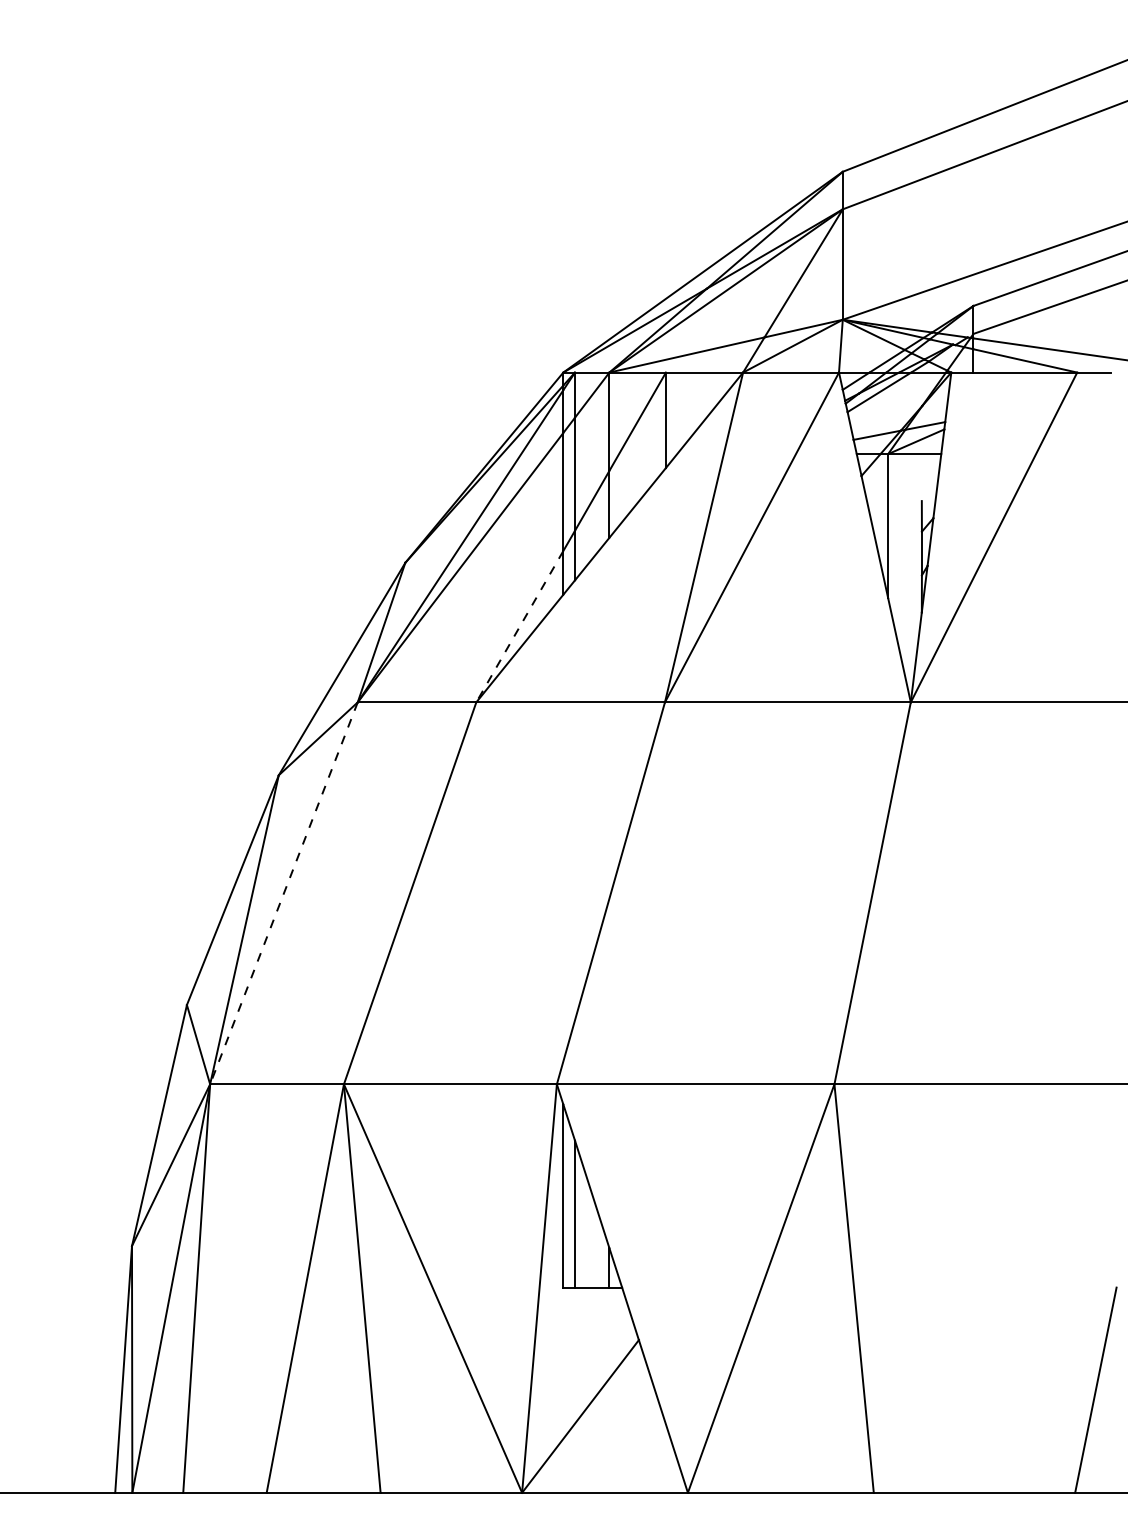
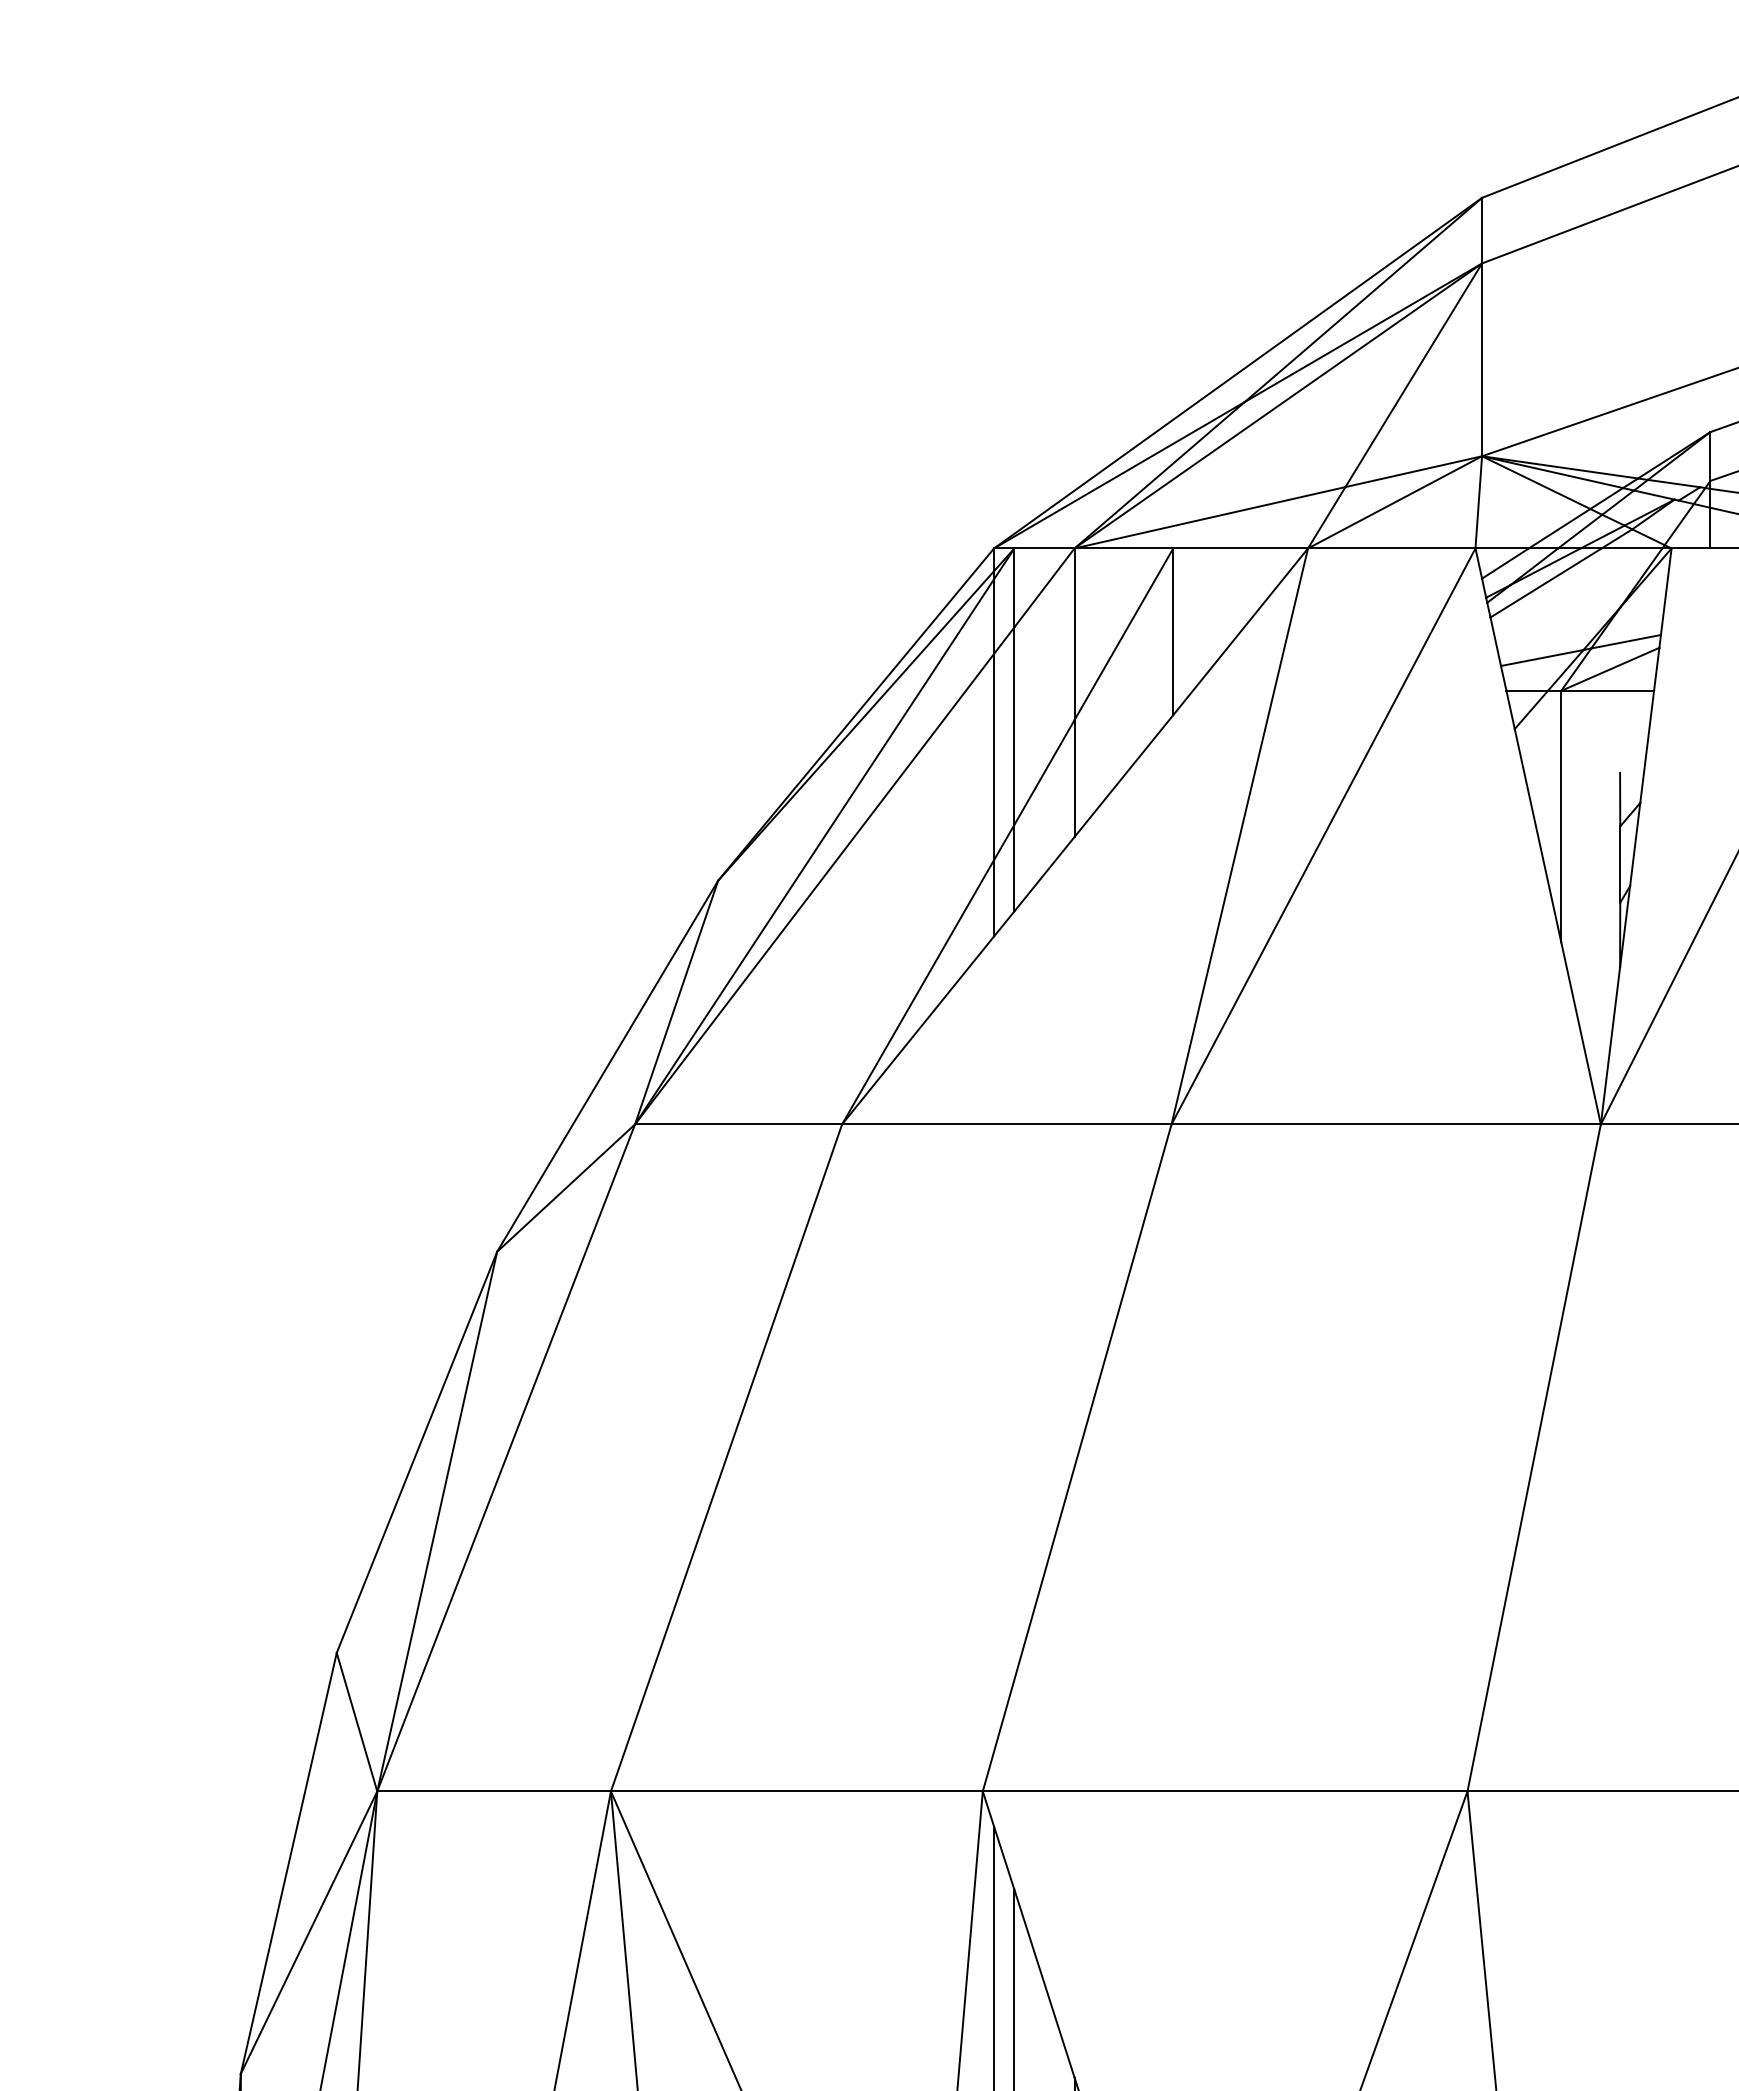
line: (519, 627) -> (917, 993), dashed -> solid
line: (283, 893) -> (505, 1458), dashed -> solid

